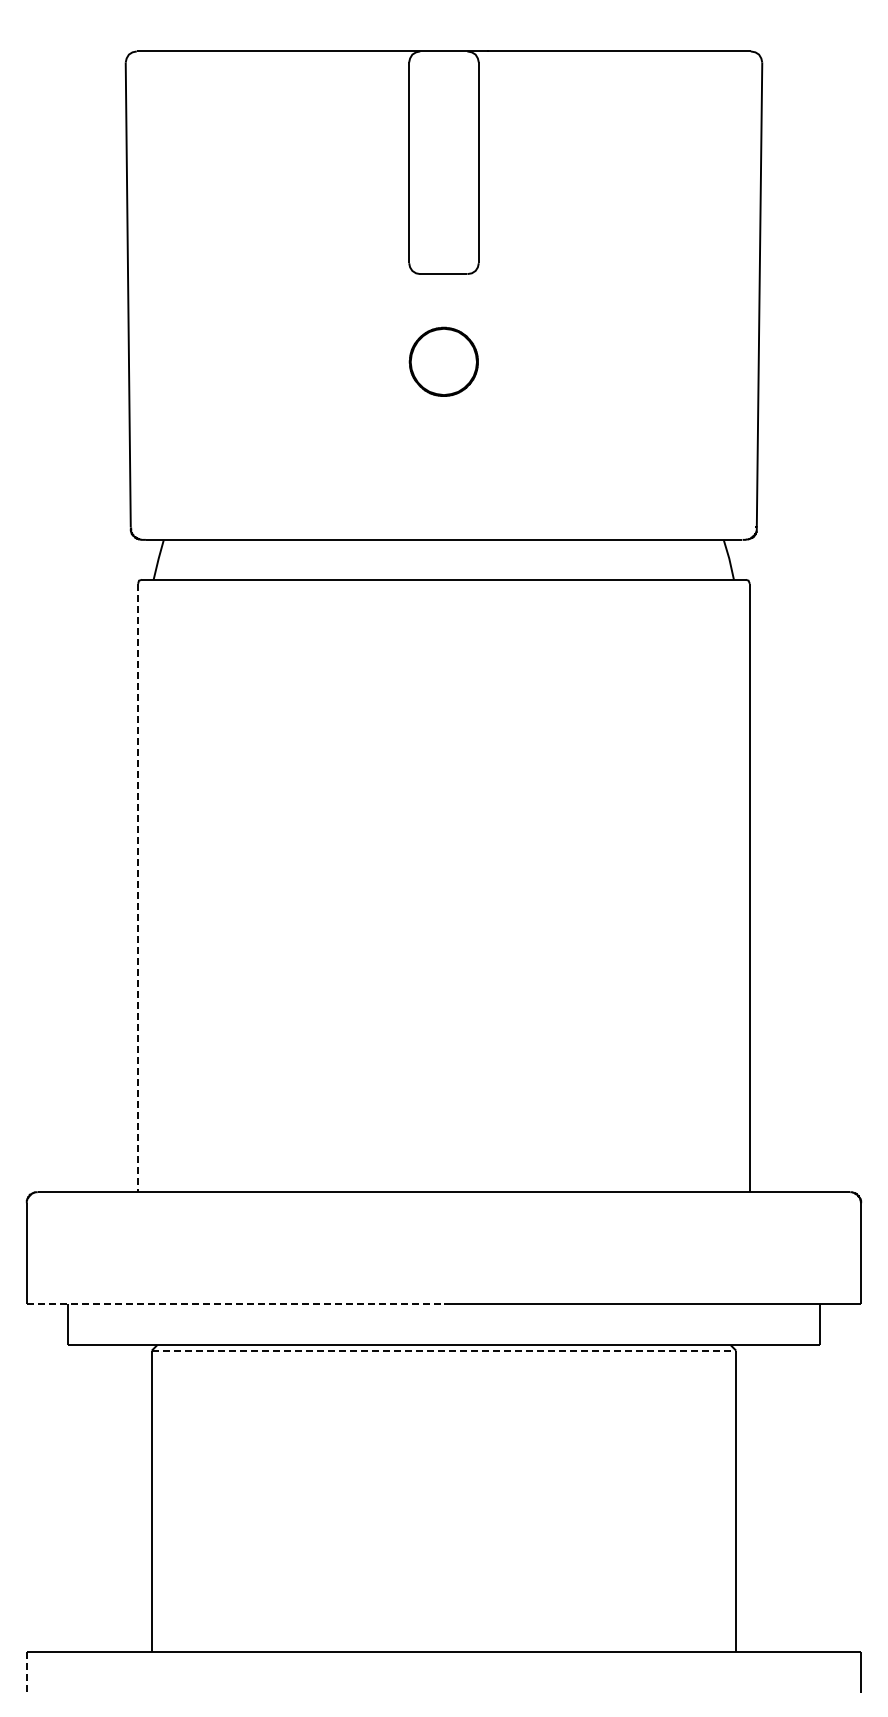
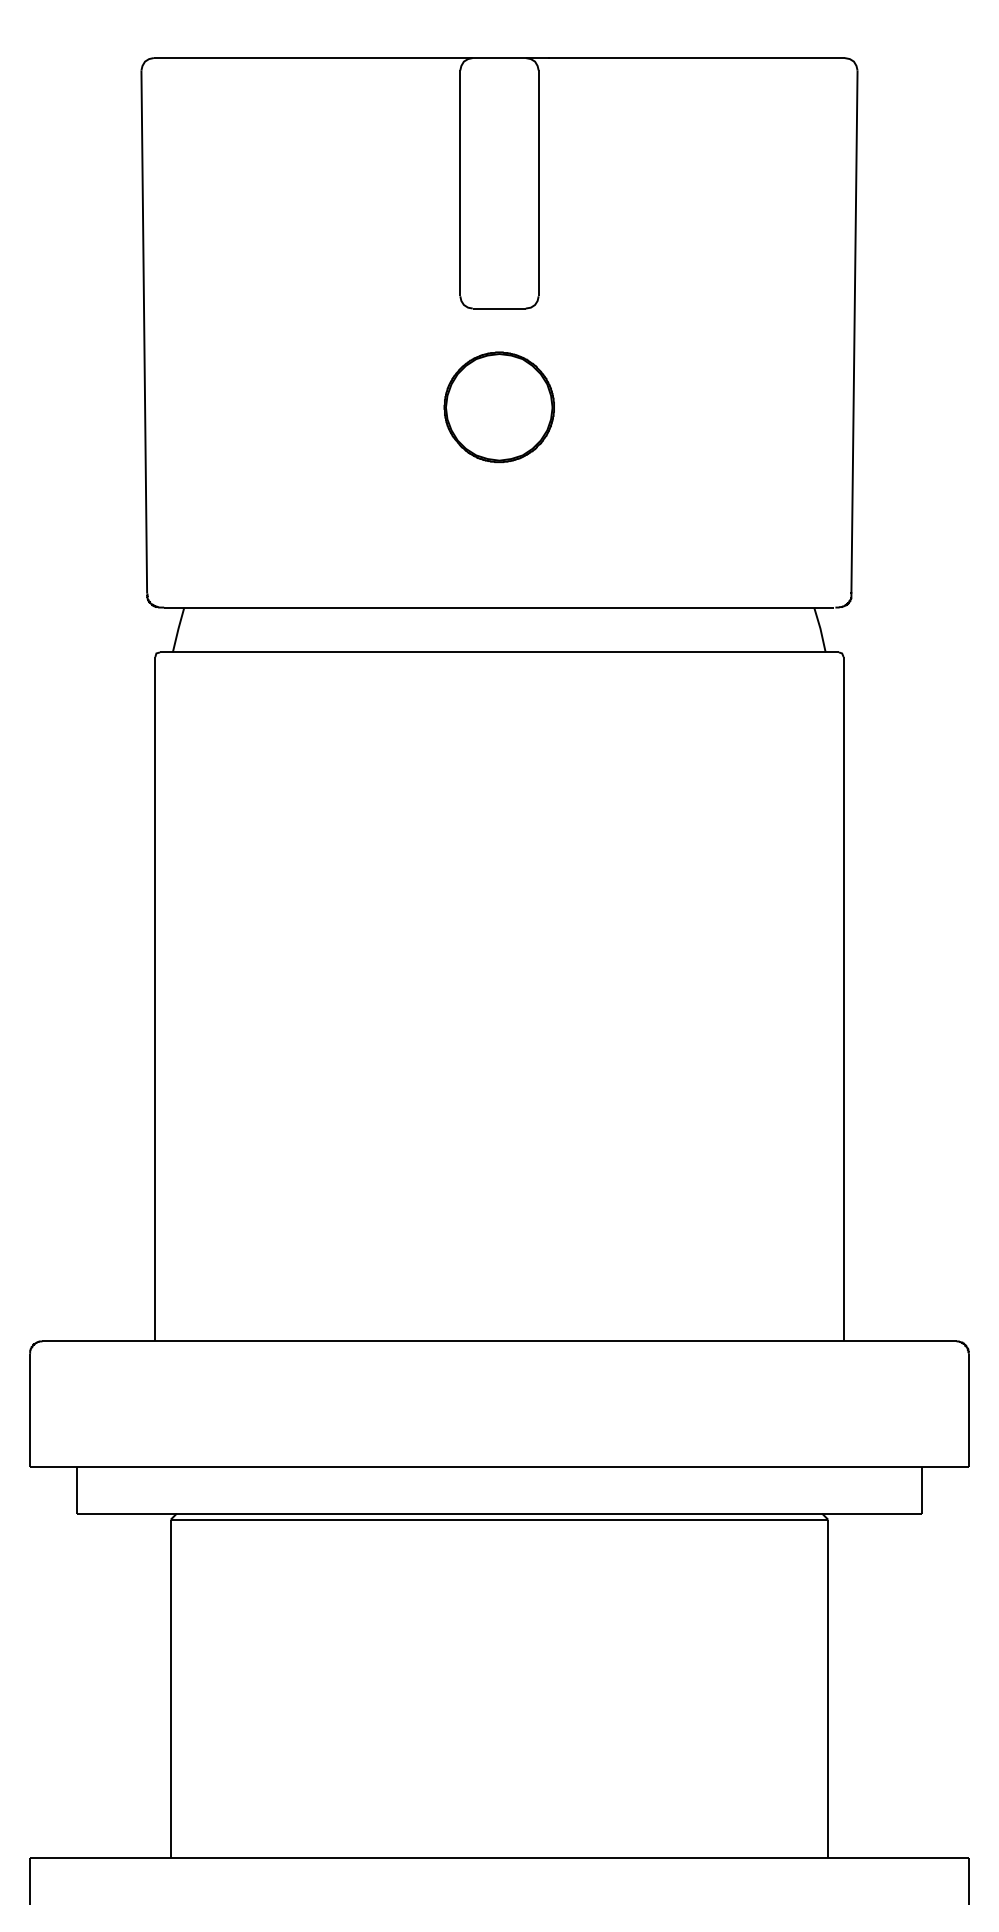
part: (443, 361) -> (498, 406), size x1.43
line: (138, 888) -> (155, 999), dashed -> solid
line: (235, 1303) -> (264, 1466), dashed -> solid
line: (444, 1350) -> (500, 1519), dashed -> solid
line: (26, 1672) -> (29, 1881), dashed -> solid

